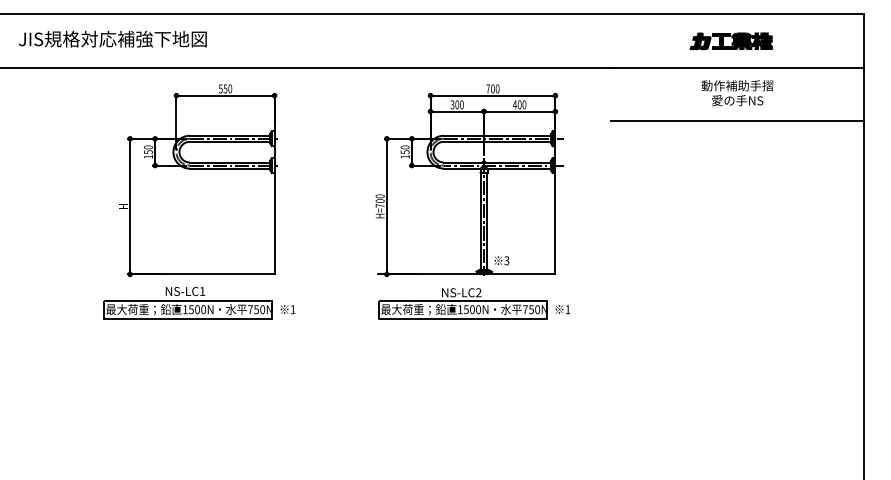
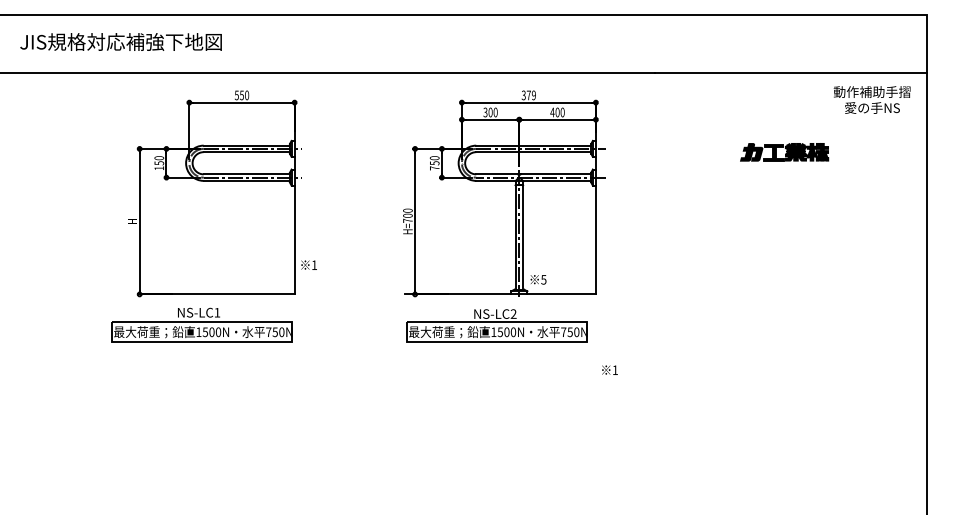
part: (731, 41) -> (784, 152), moved
text: (492, 88) -> (528, 95), 700 -> 379
text: (736, 92) -> (871, 99), moved
line: (737, 121) -> (791, 130), removed
text: (404, 157) -> (434, 168), 150 -> 750
text: (506, 258) -> (543, 277), 3 -> 5
text: (287, 308) -> (308, 264), moved
text: (562, 308) -> (609, 369), moved

